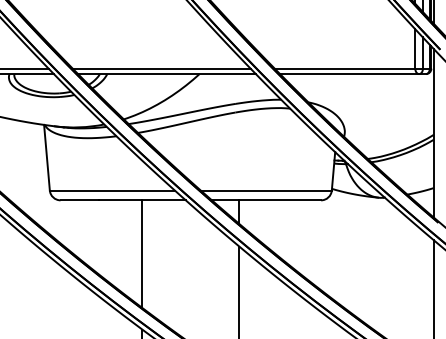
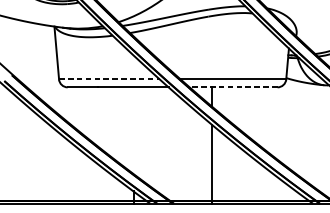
line: (112, 190) -> (109, 79), solid -> dashed
line: (266, 200) -> (233, 87), solid -> dashed
line: (142, 253) -> (133, 130), removed

